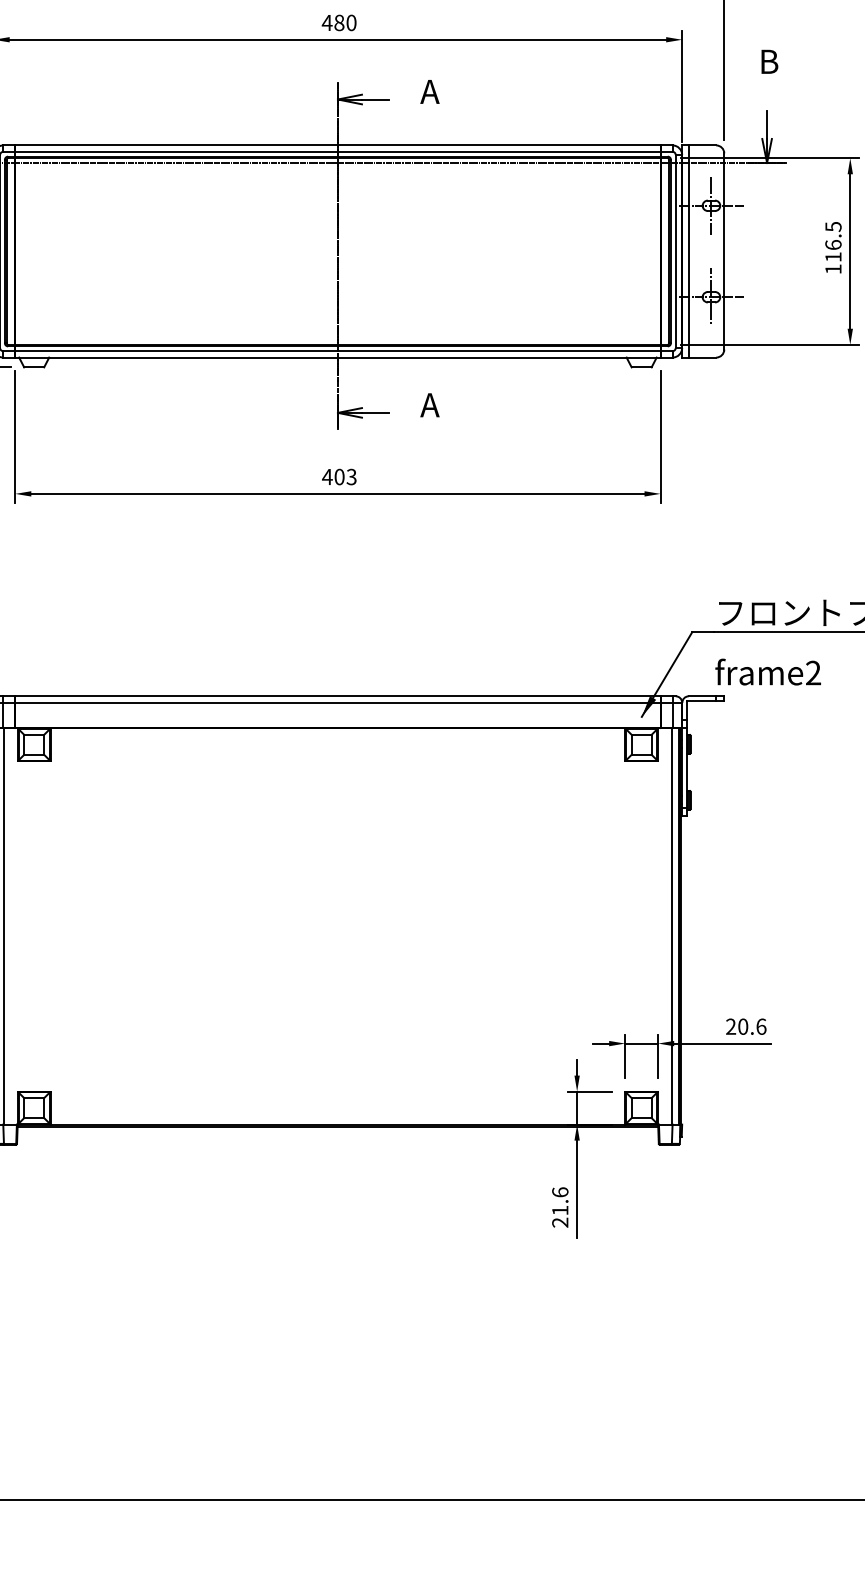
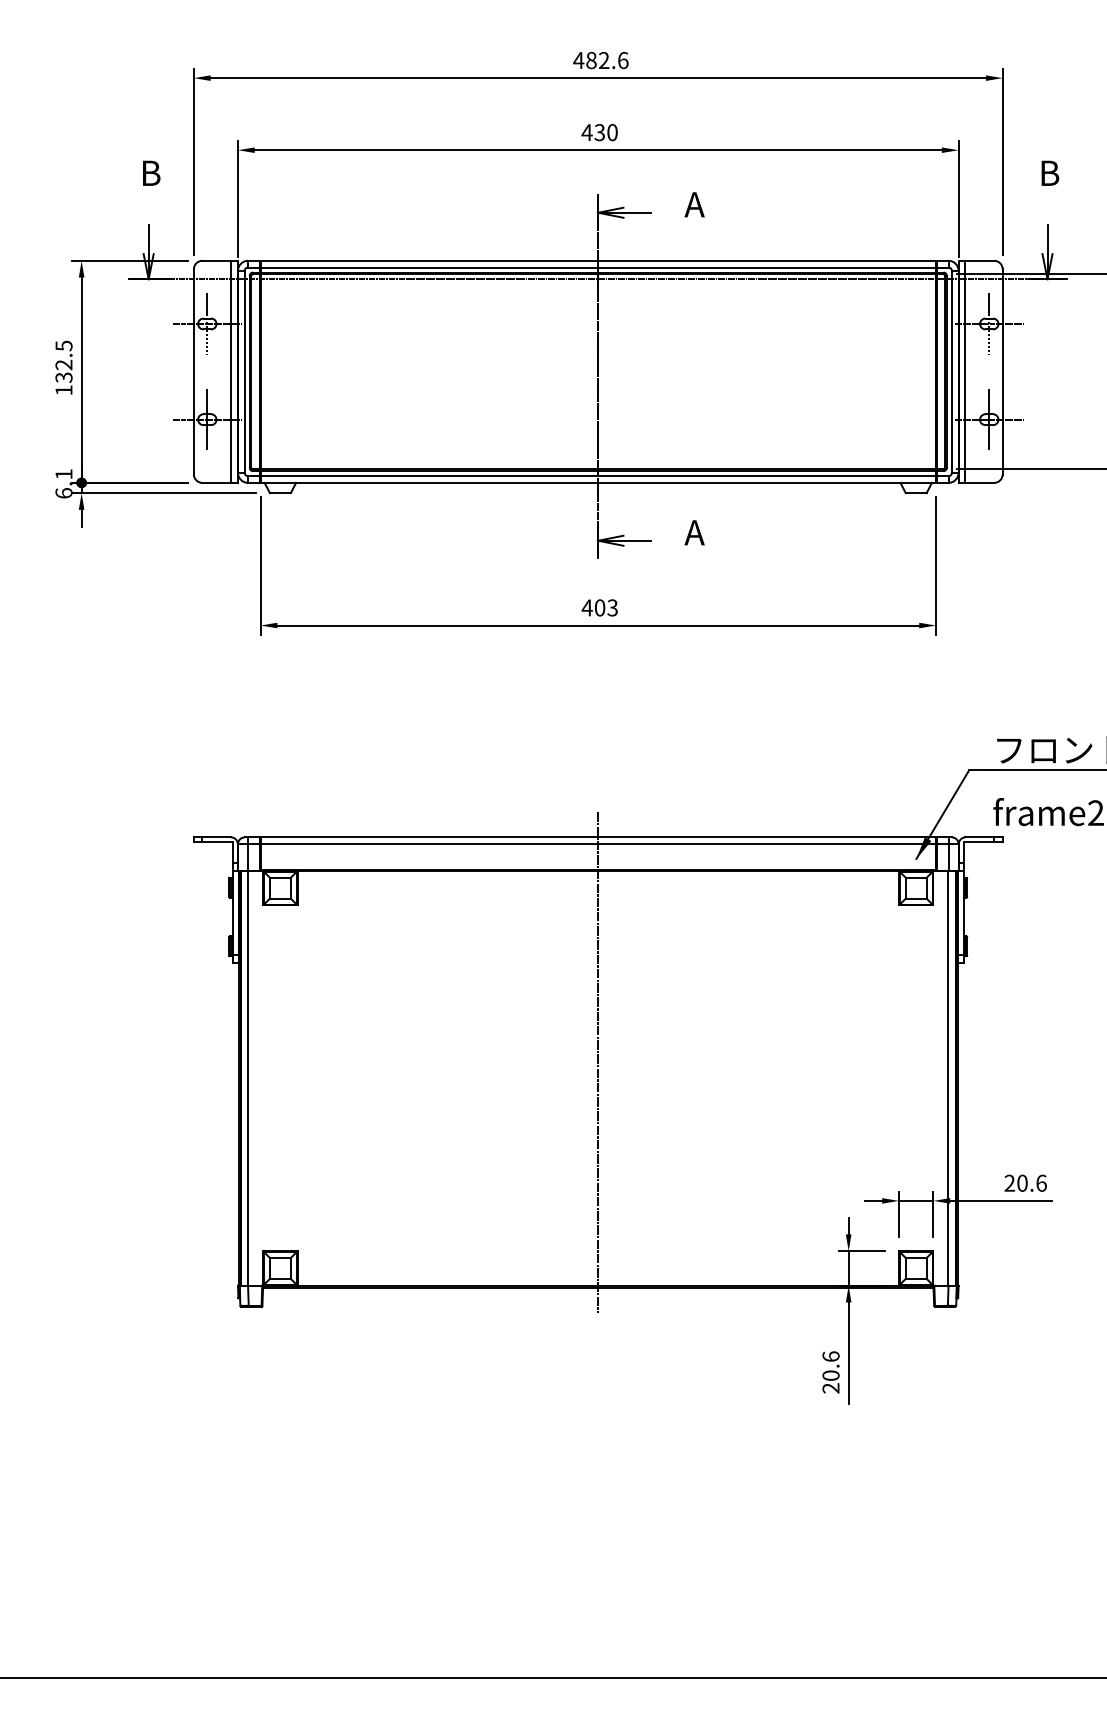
text: (339, 22) -> (599, 132), 480 -> 430
line: (338, 911) -> (598, 1062), added
text: (559, 1210) -> (830, 1375), 21.6 -> 20.6

